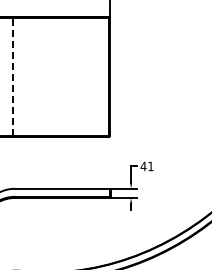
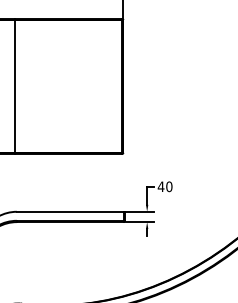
line: (13, 76) -> (15, 85), dashed -> solid
text: (150, 166) -> (168, 186), 41 -> 40

